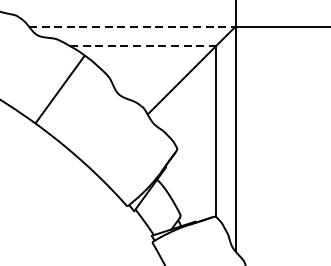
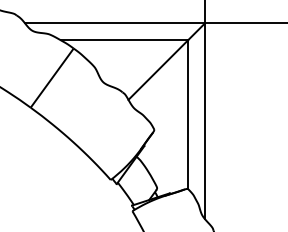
line: (132, 26) -> (115, 23), dashed -> solid
line: (143, 46) -> (124, 40), dashed -> solid

